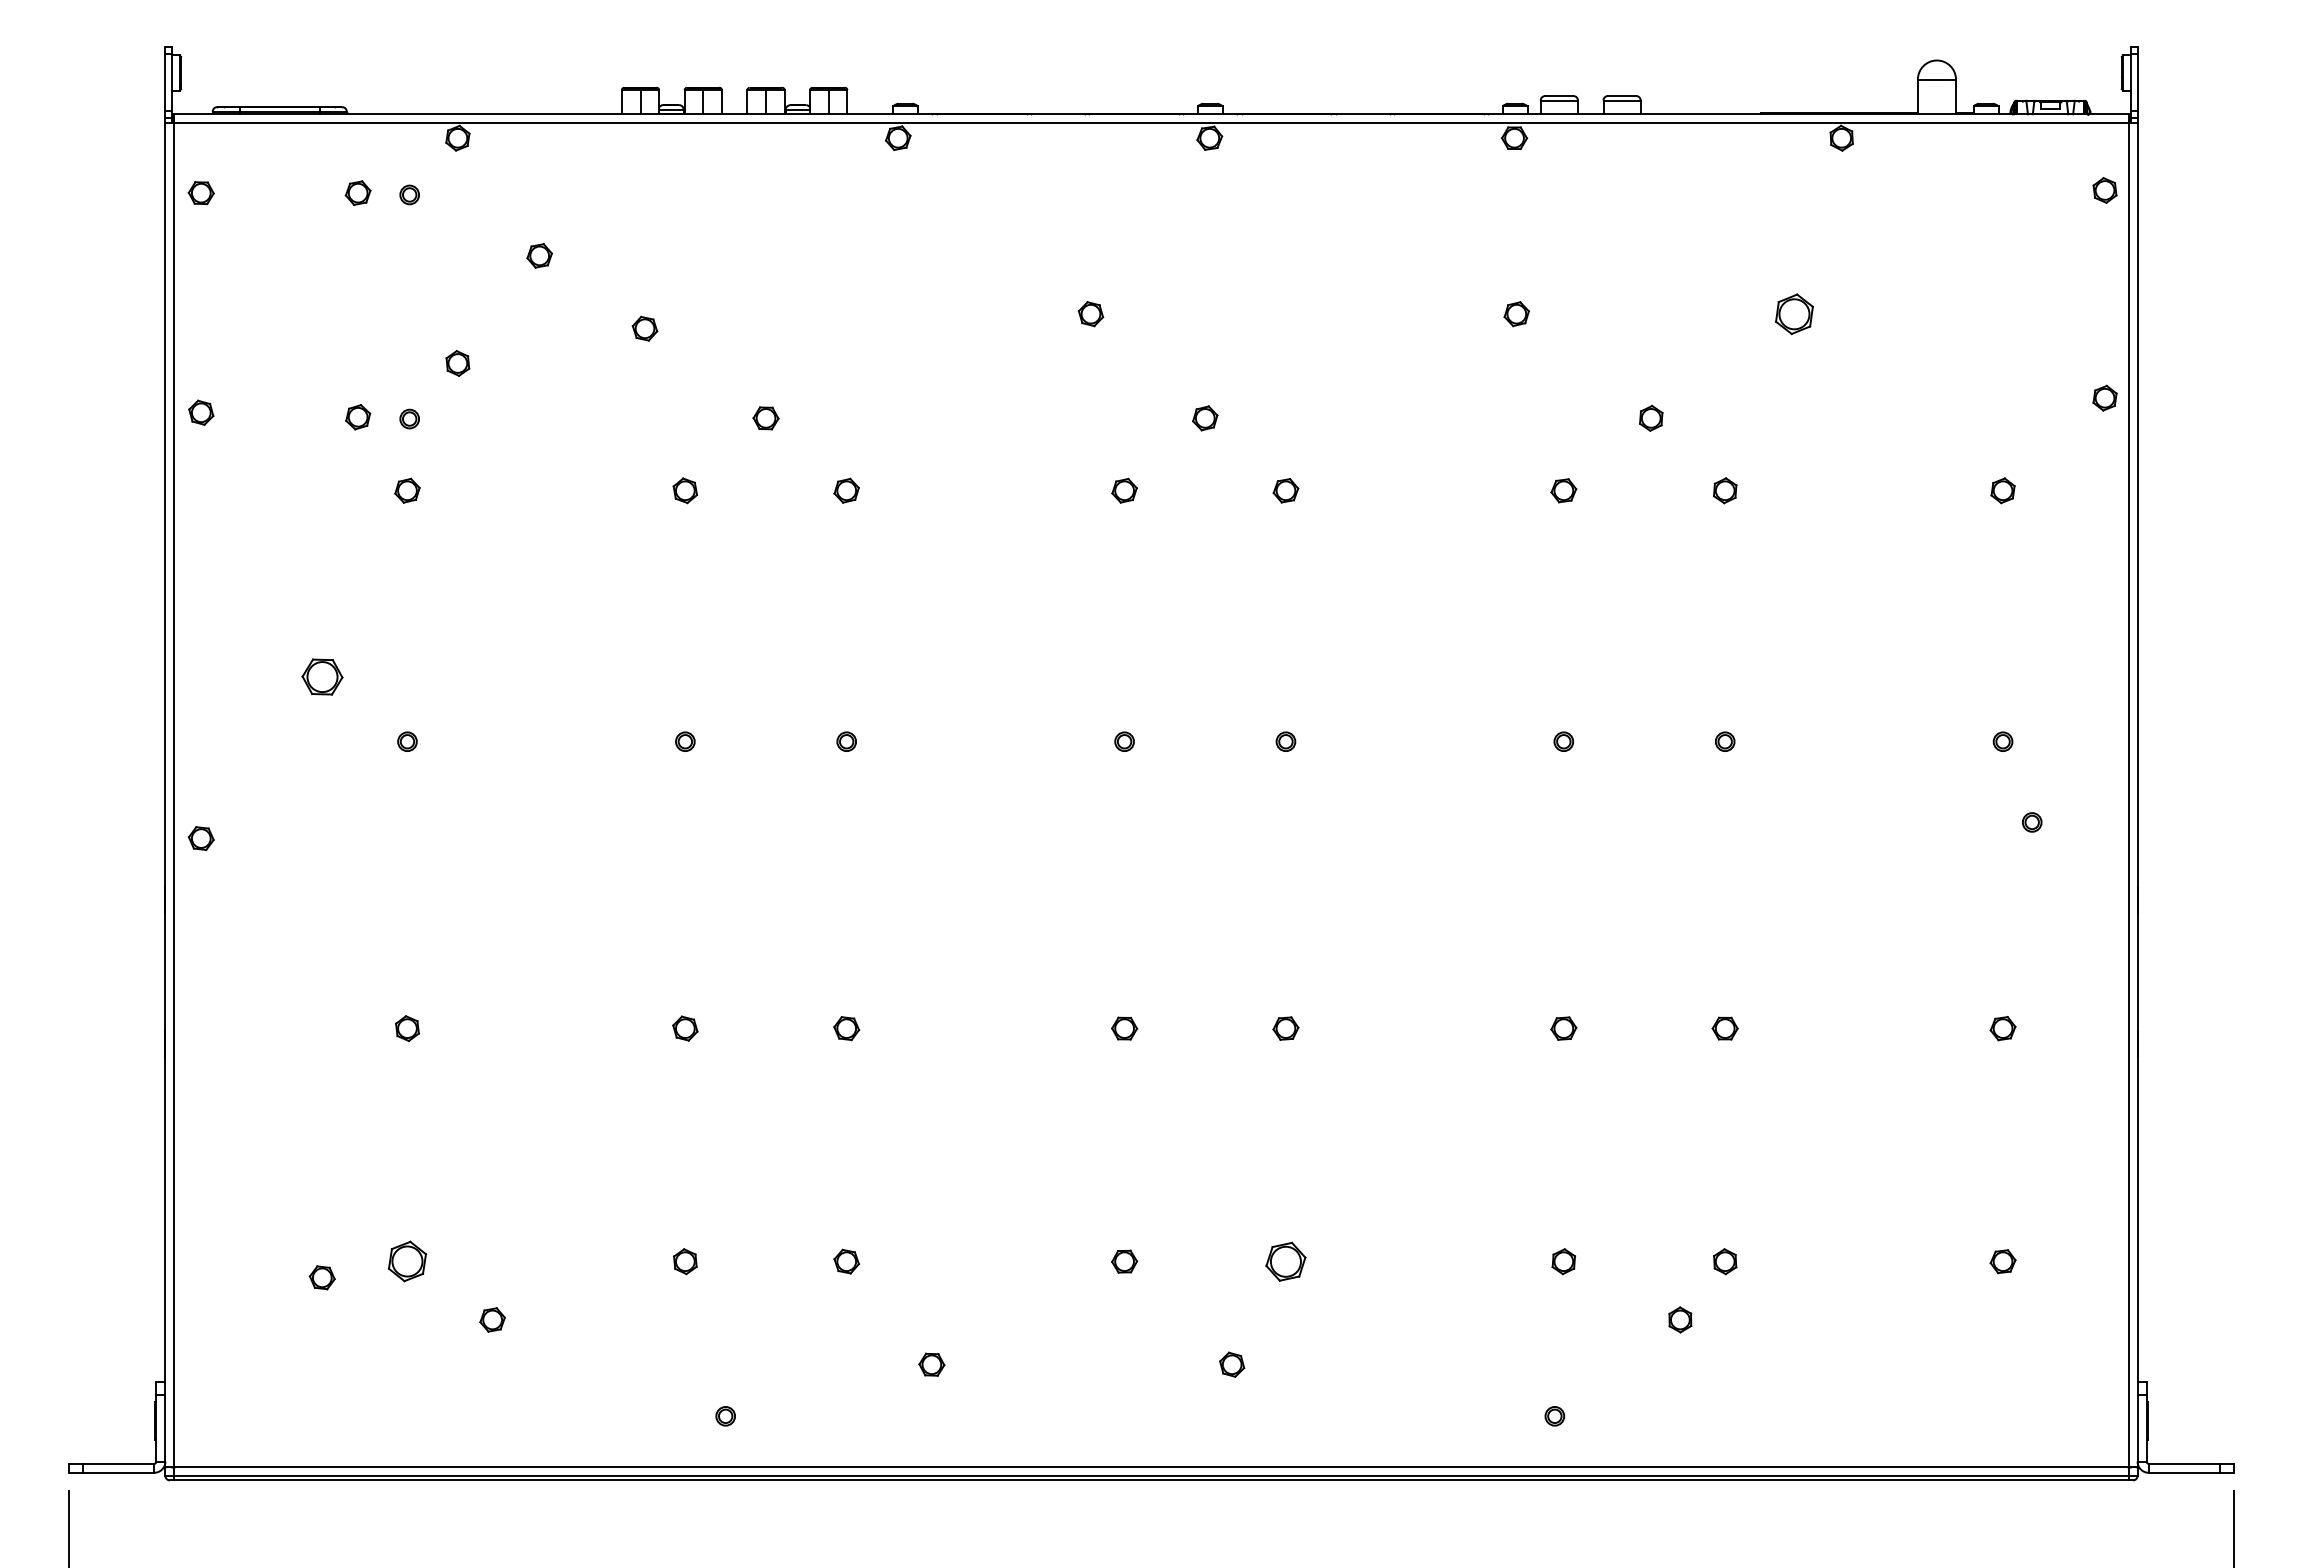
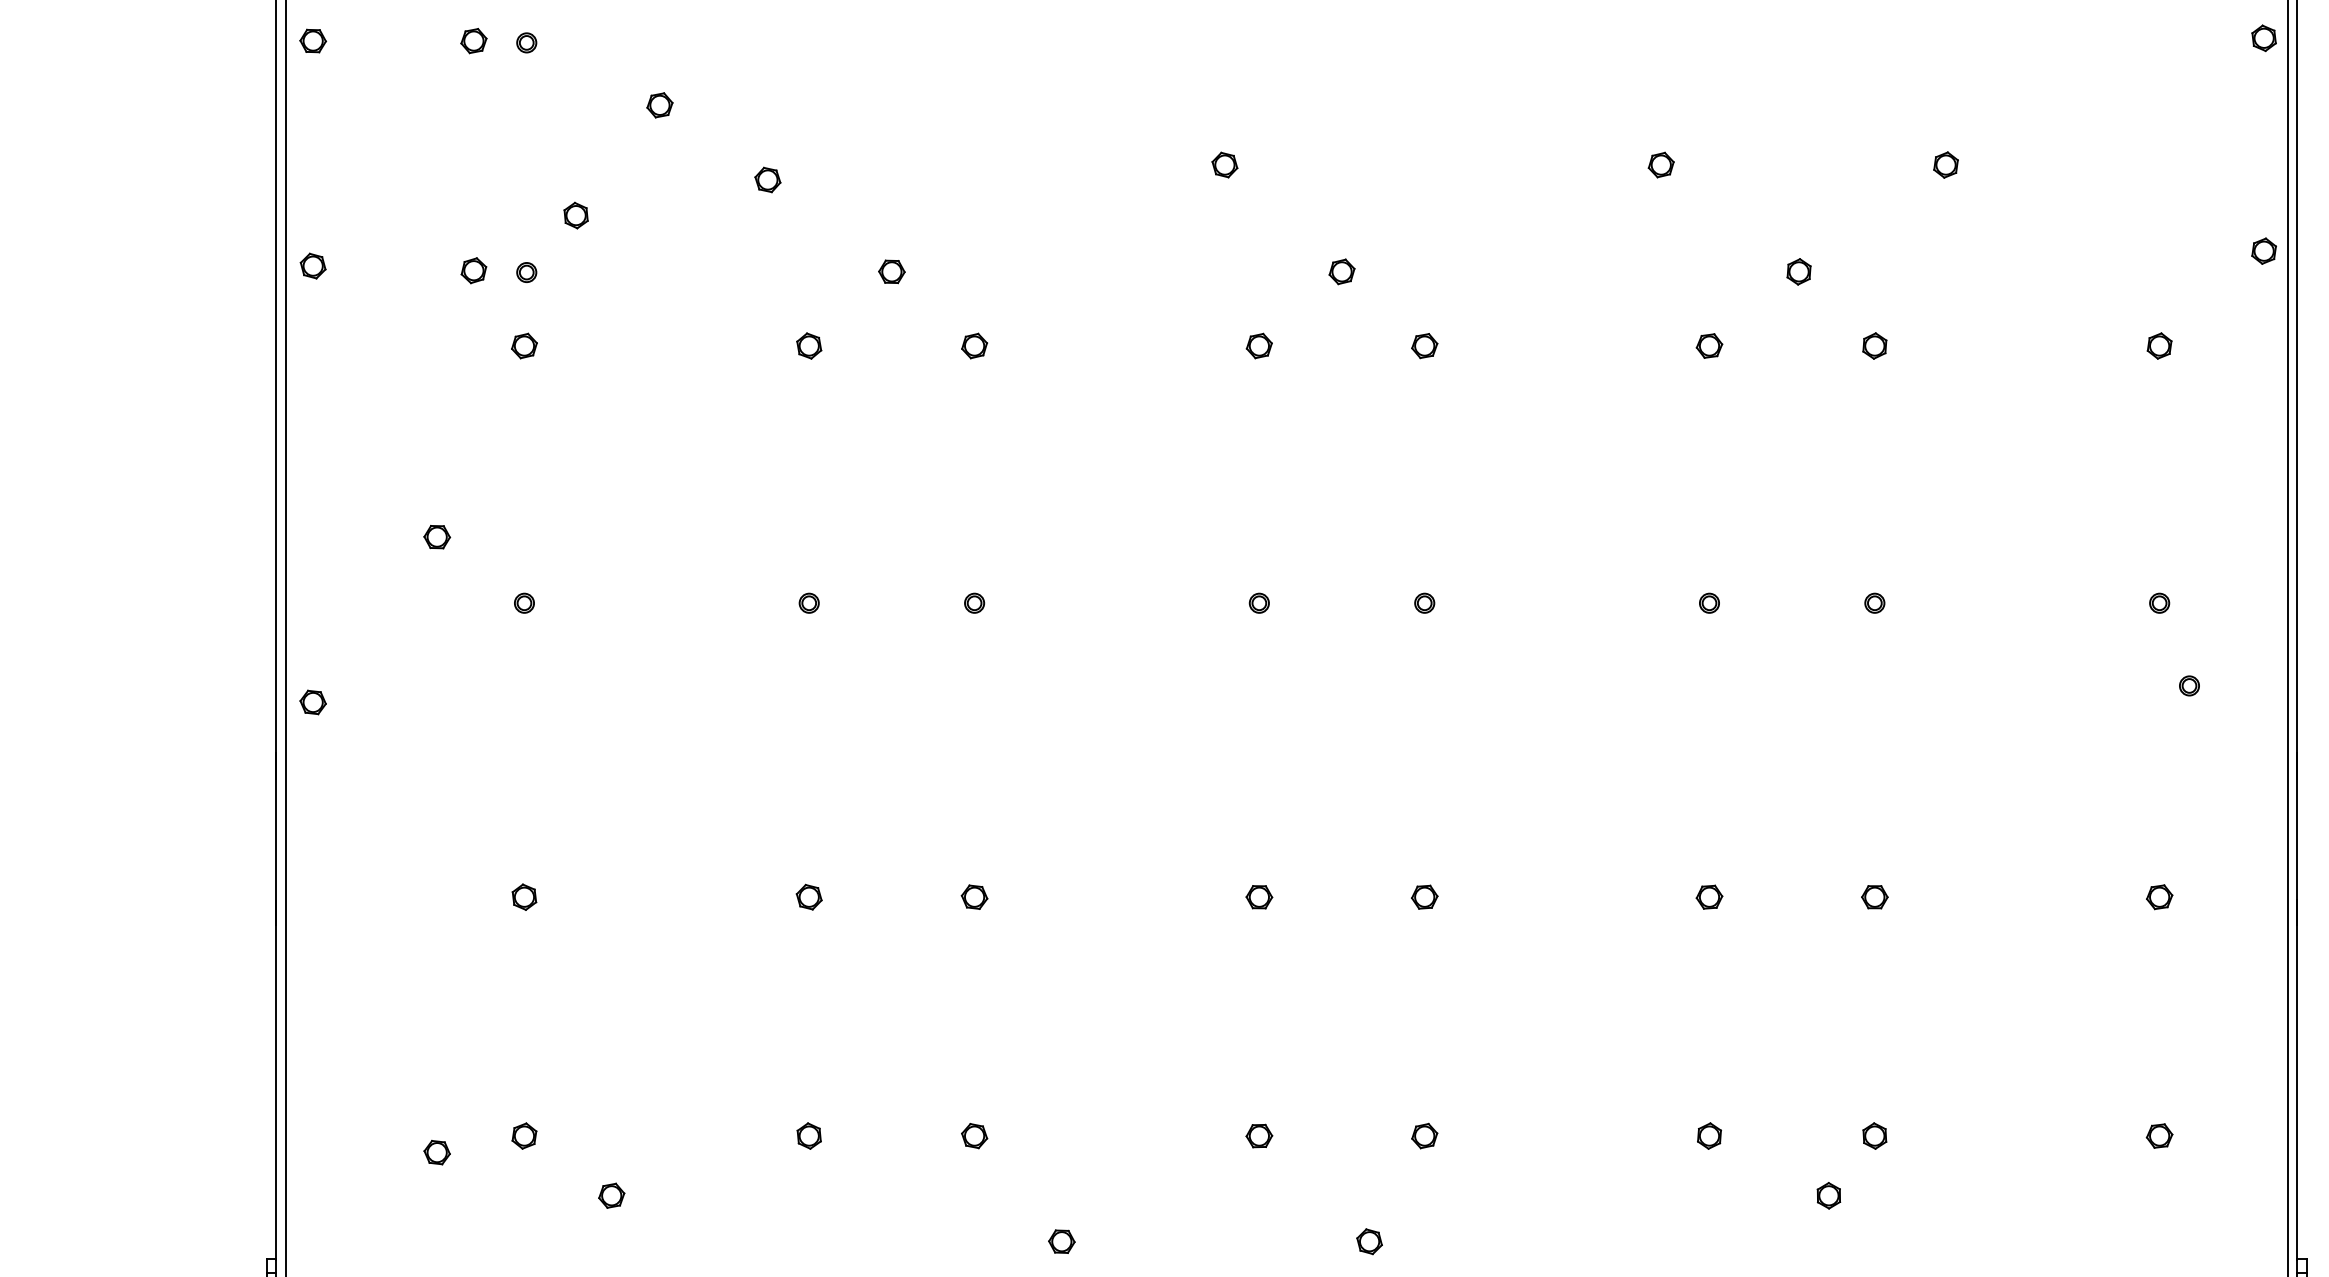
part: (1794, 313) -> (1945, 164), size x0.62
part: (321, 677) -> (436, 537), size x0.62
part: (407, 1261) -> (524, 1135), size x0.62
part: (1285, 1261) -> (1424, 1135), size x0.62

